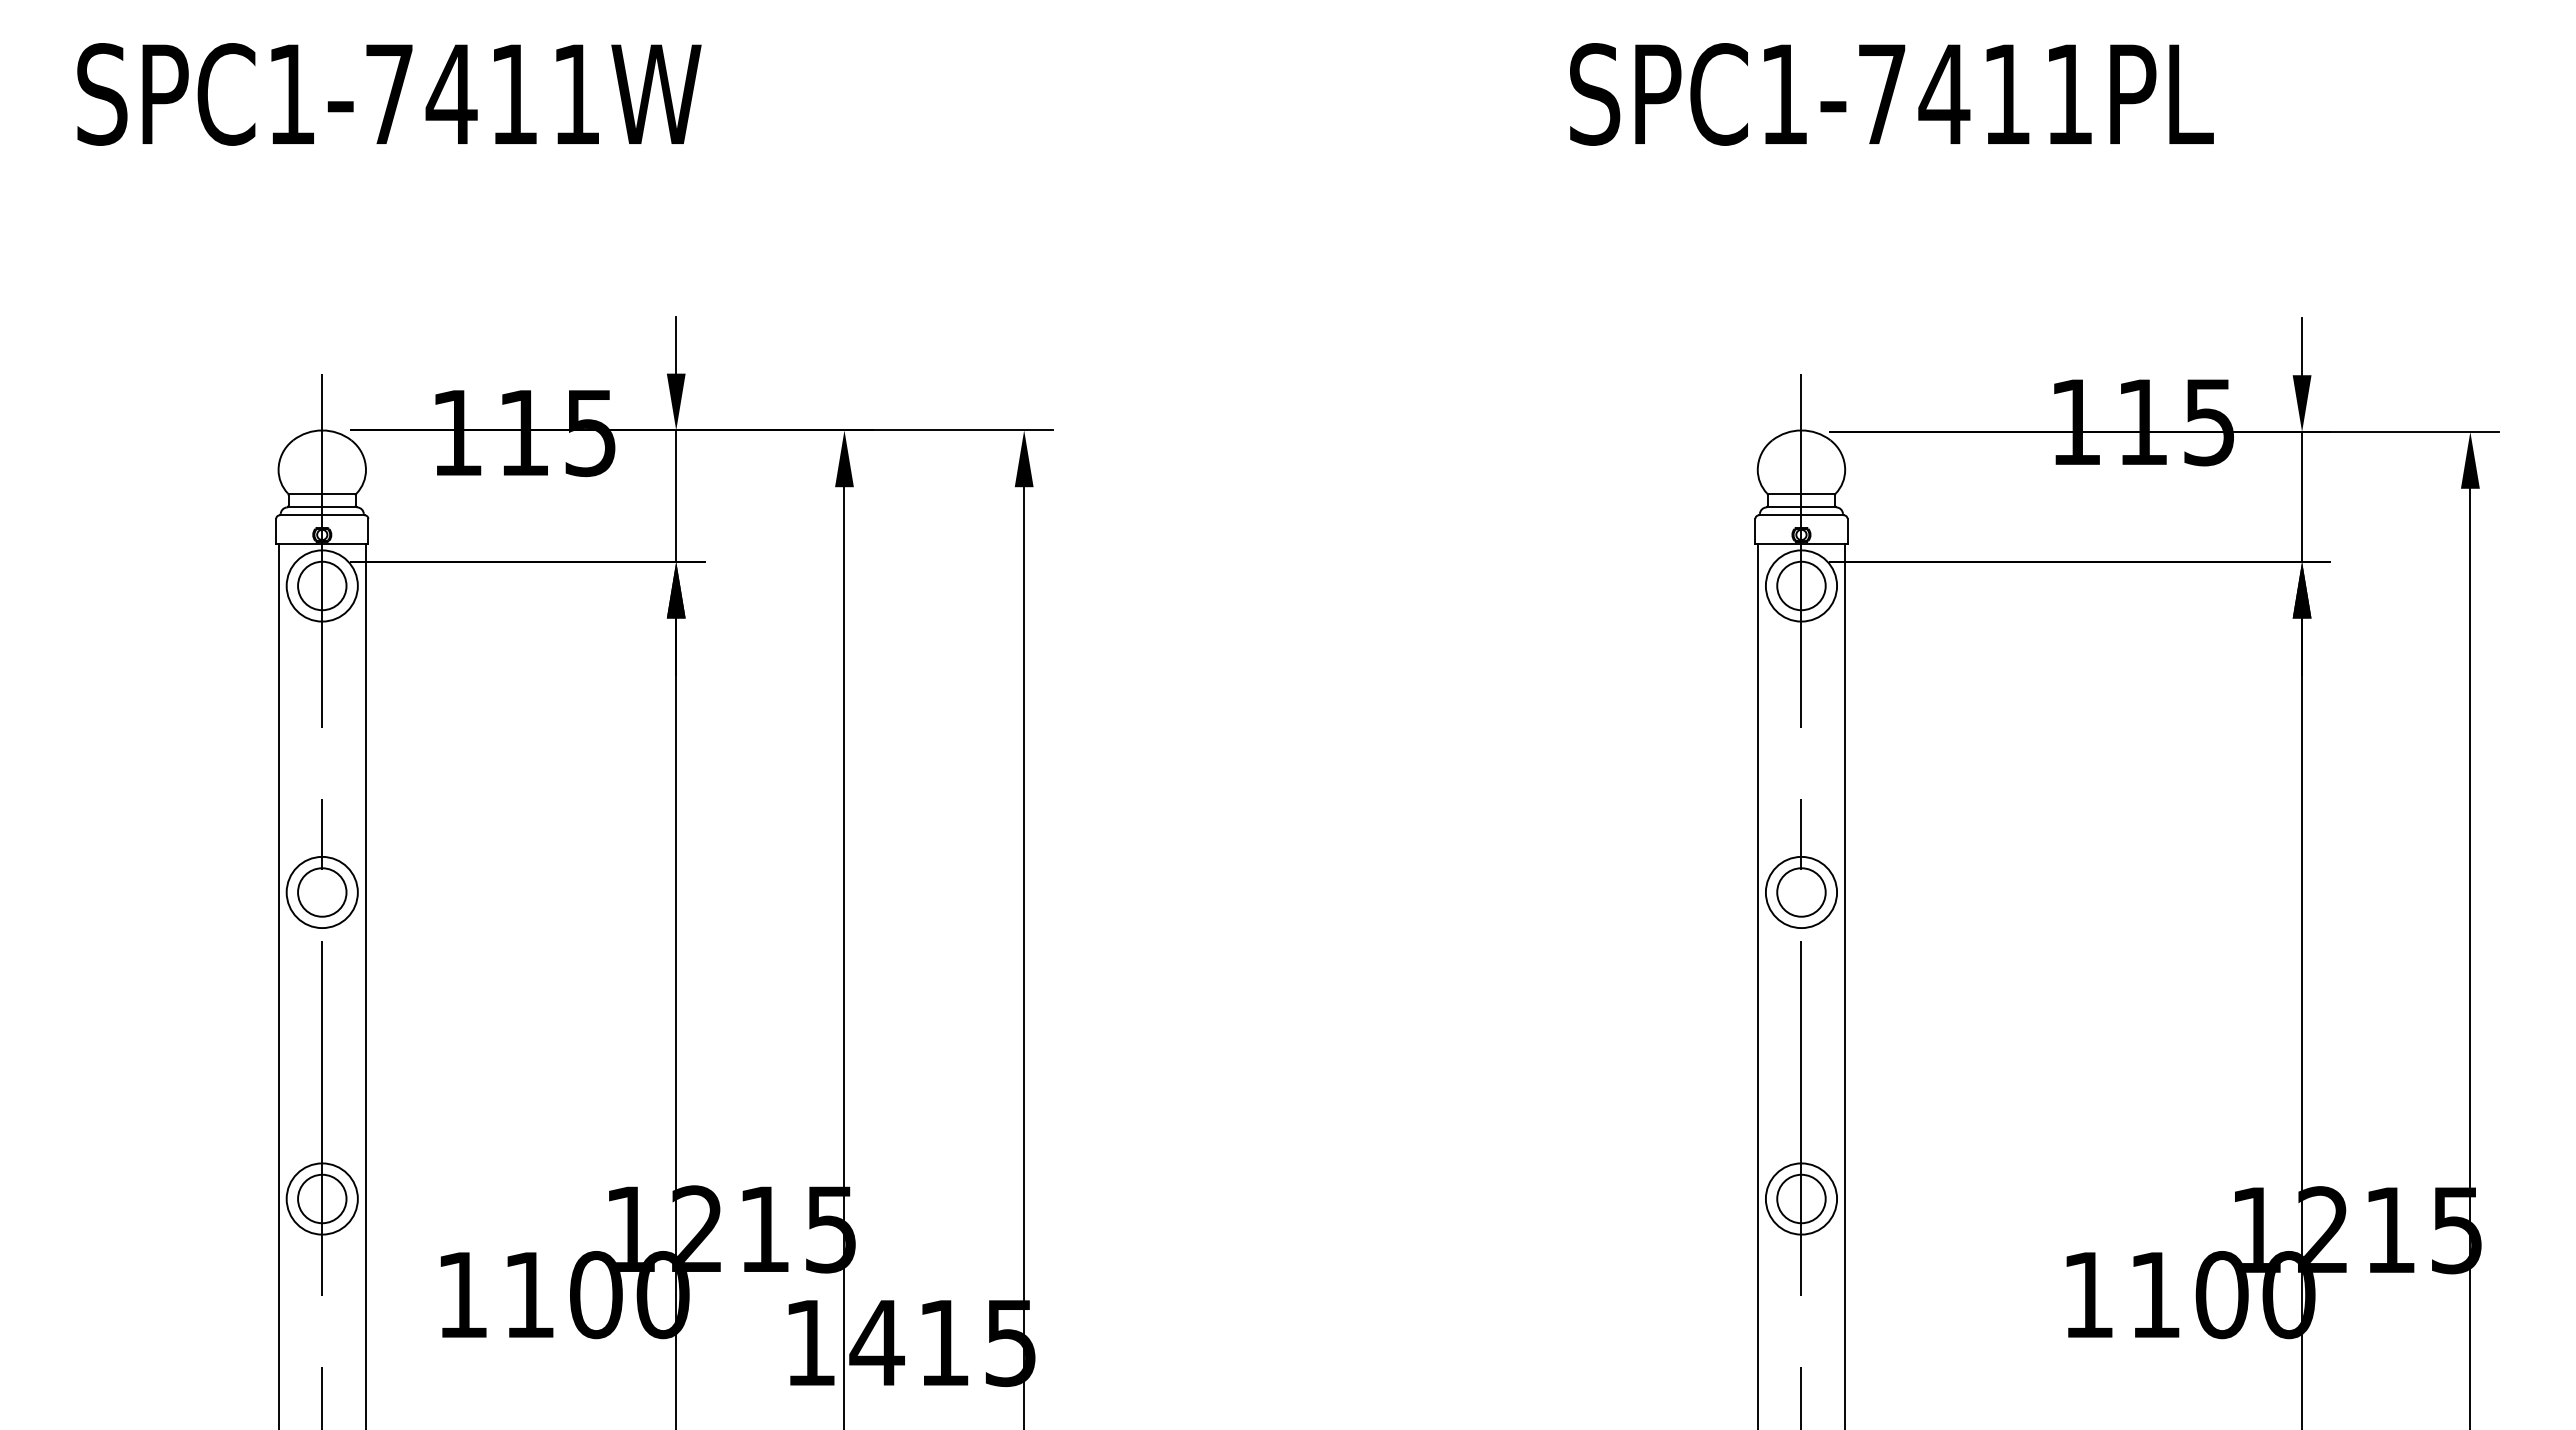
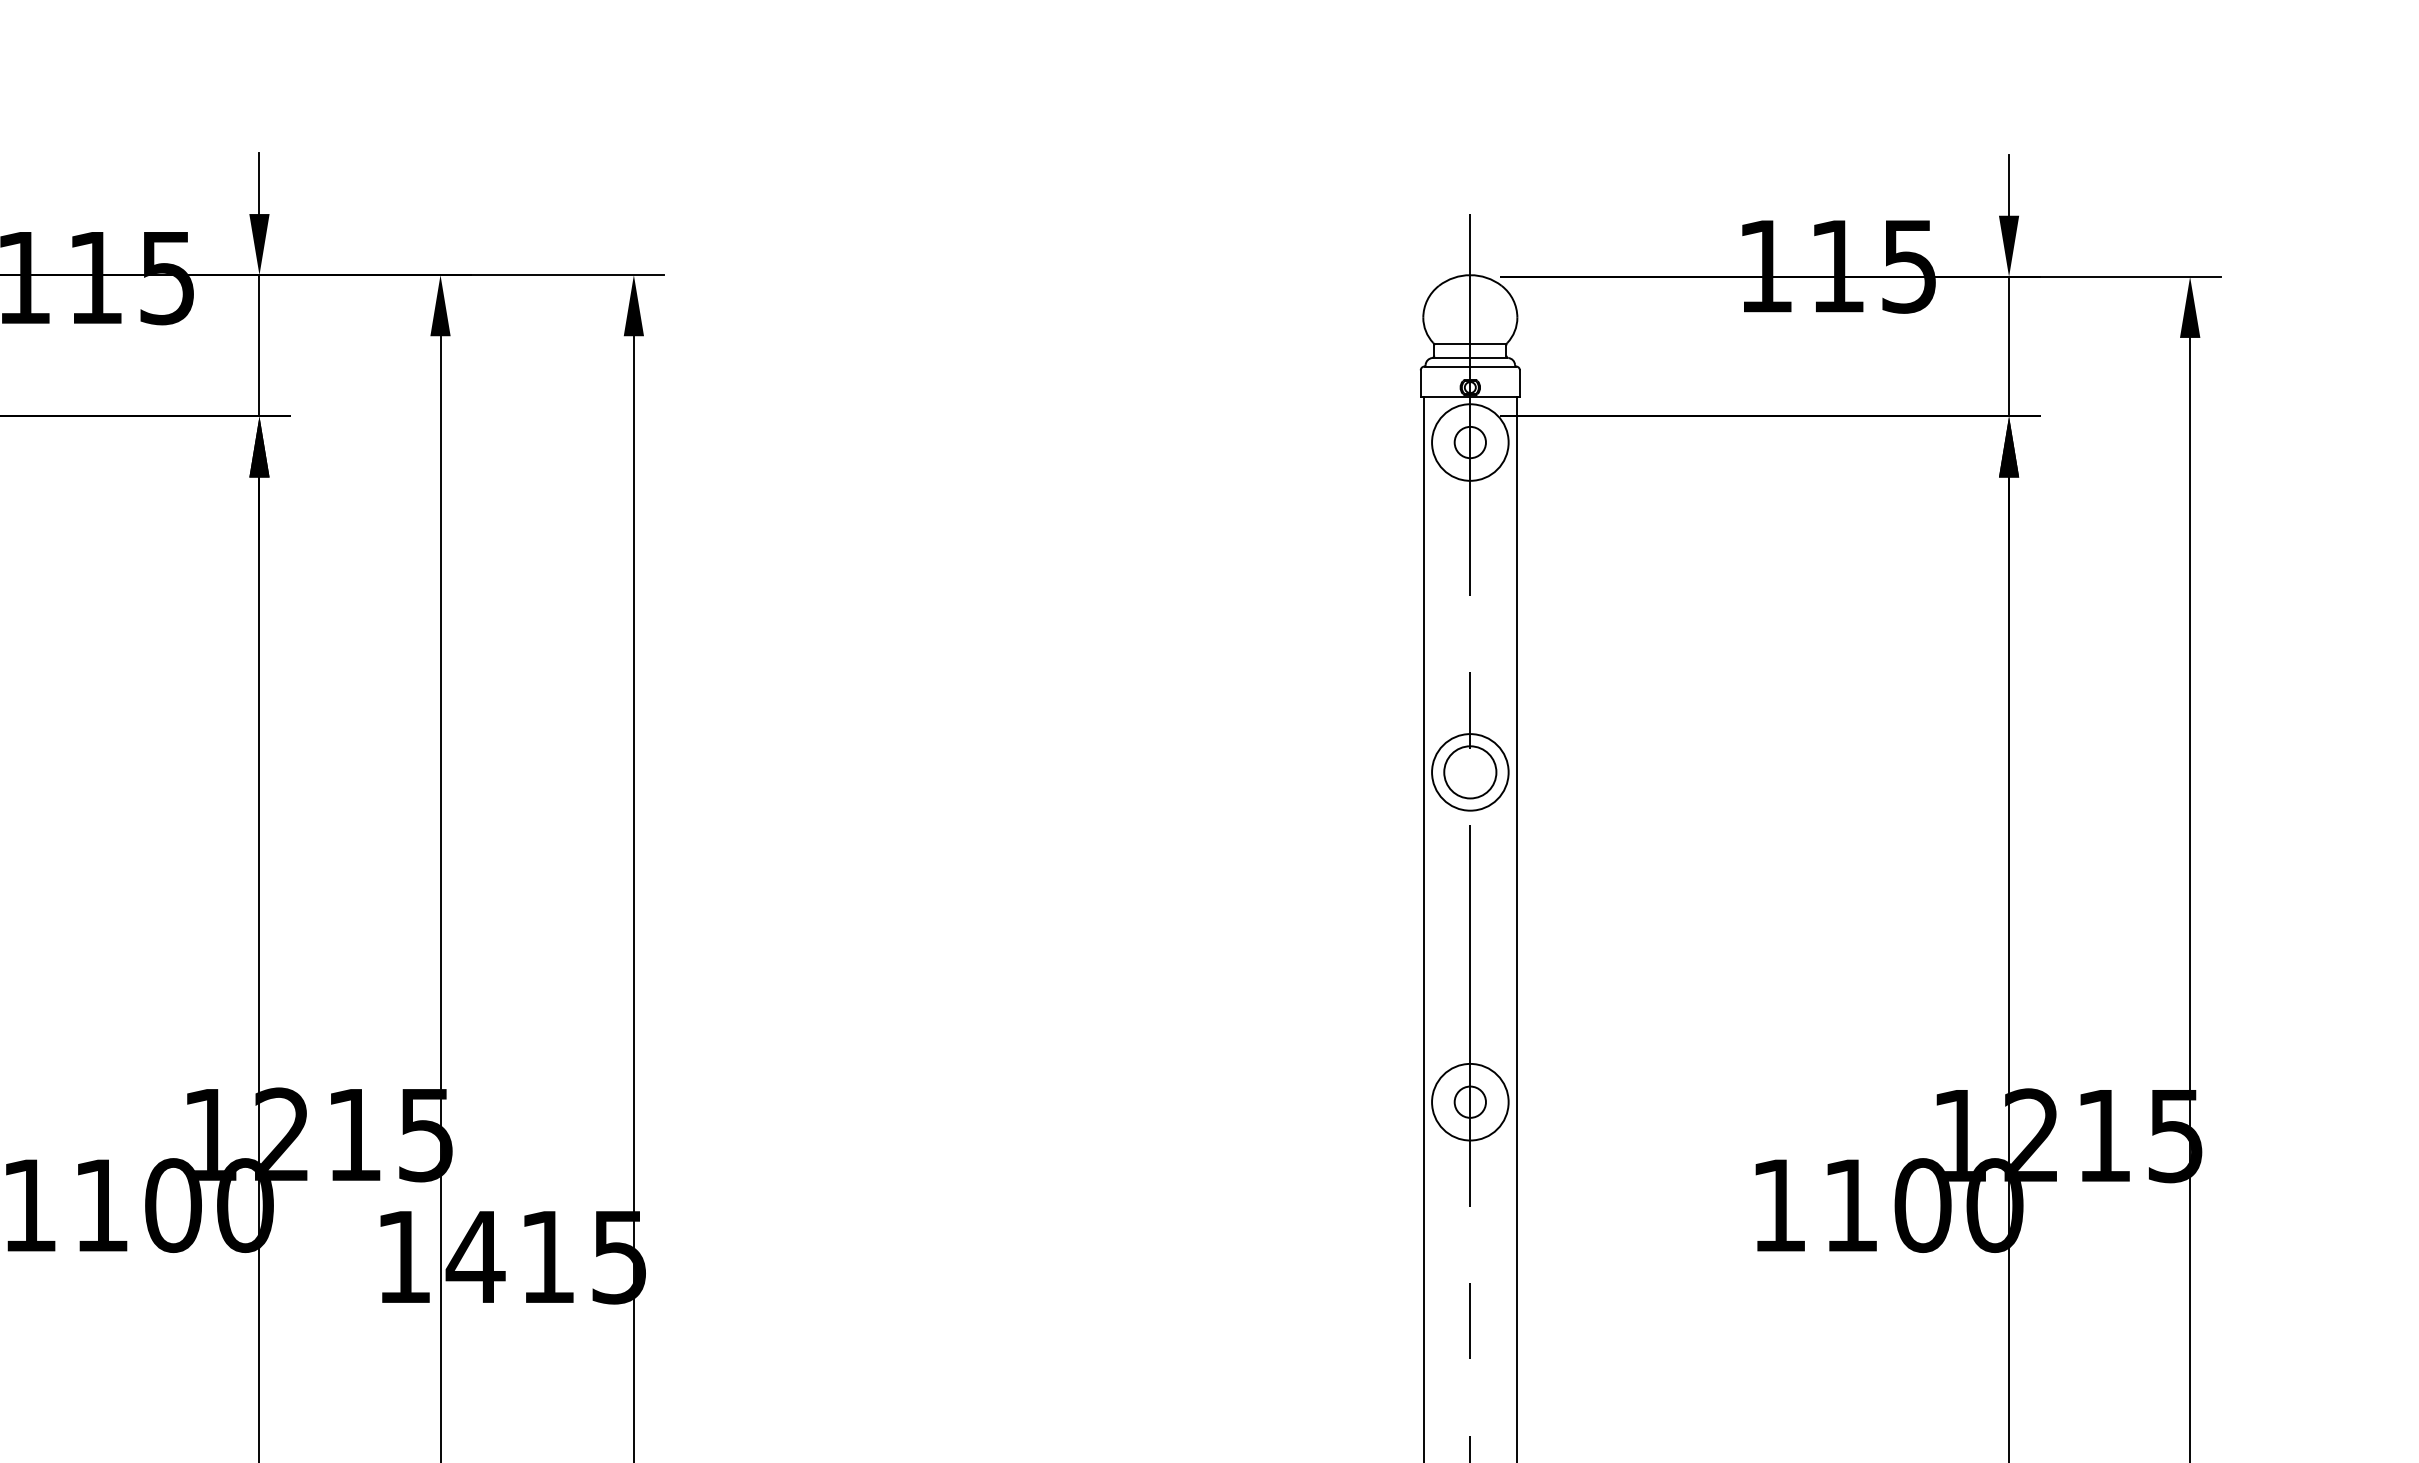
circle: (1801, 585) -> (1470, 442), size x0.6
circle: (1801, 1198) -> (1470, 1101), size x0.6

